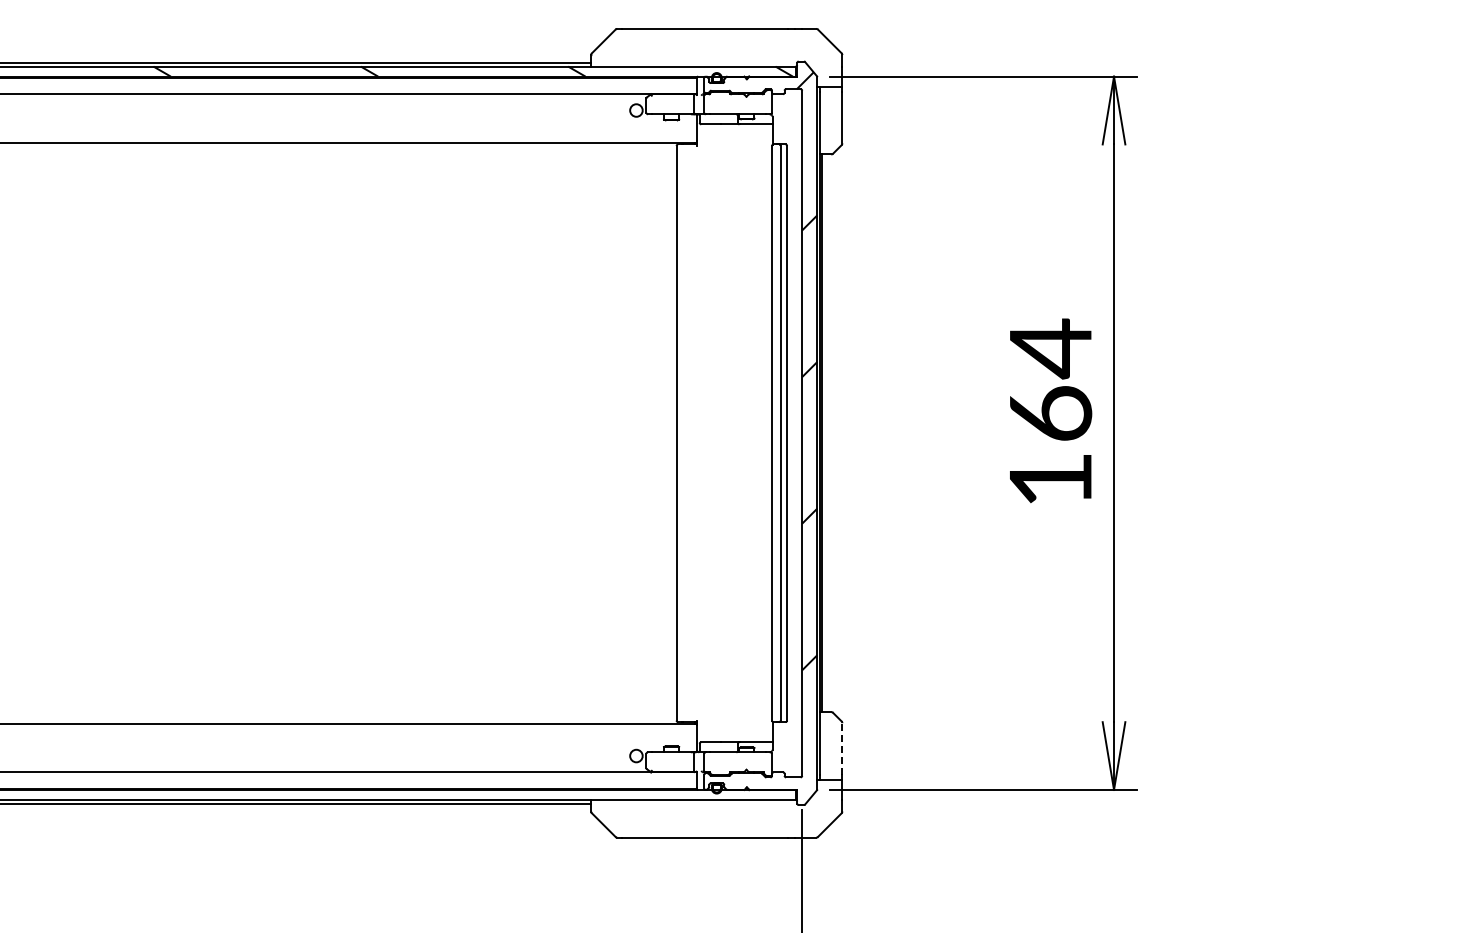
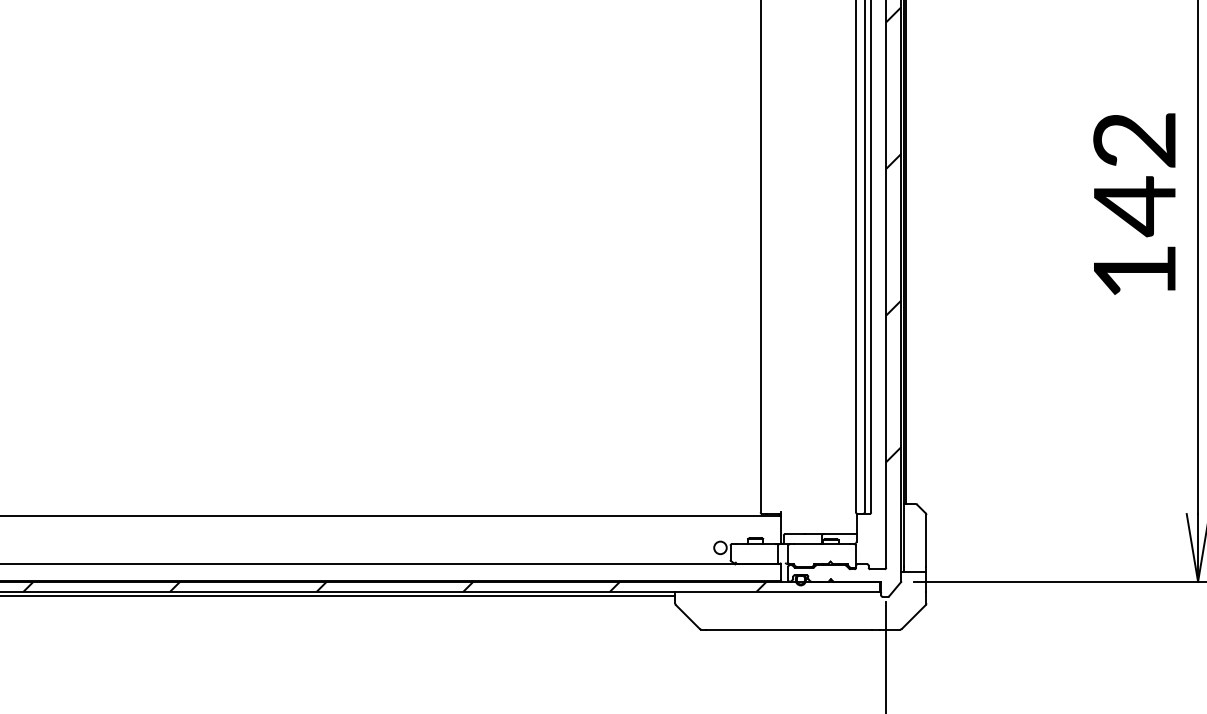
text: (1050, 381) -> (1134, 173), 164 -> 142
line: (842, 749) -> (926, 541), dashed -> solid
hatch: (384, 794) -> (468, 586), added

